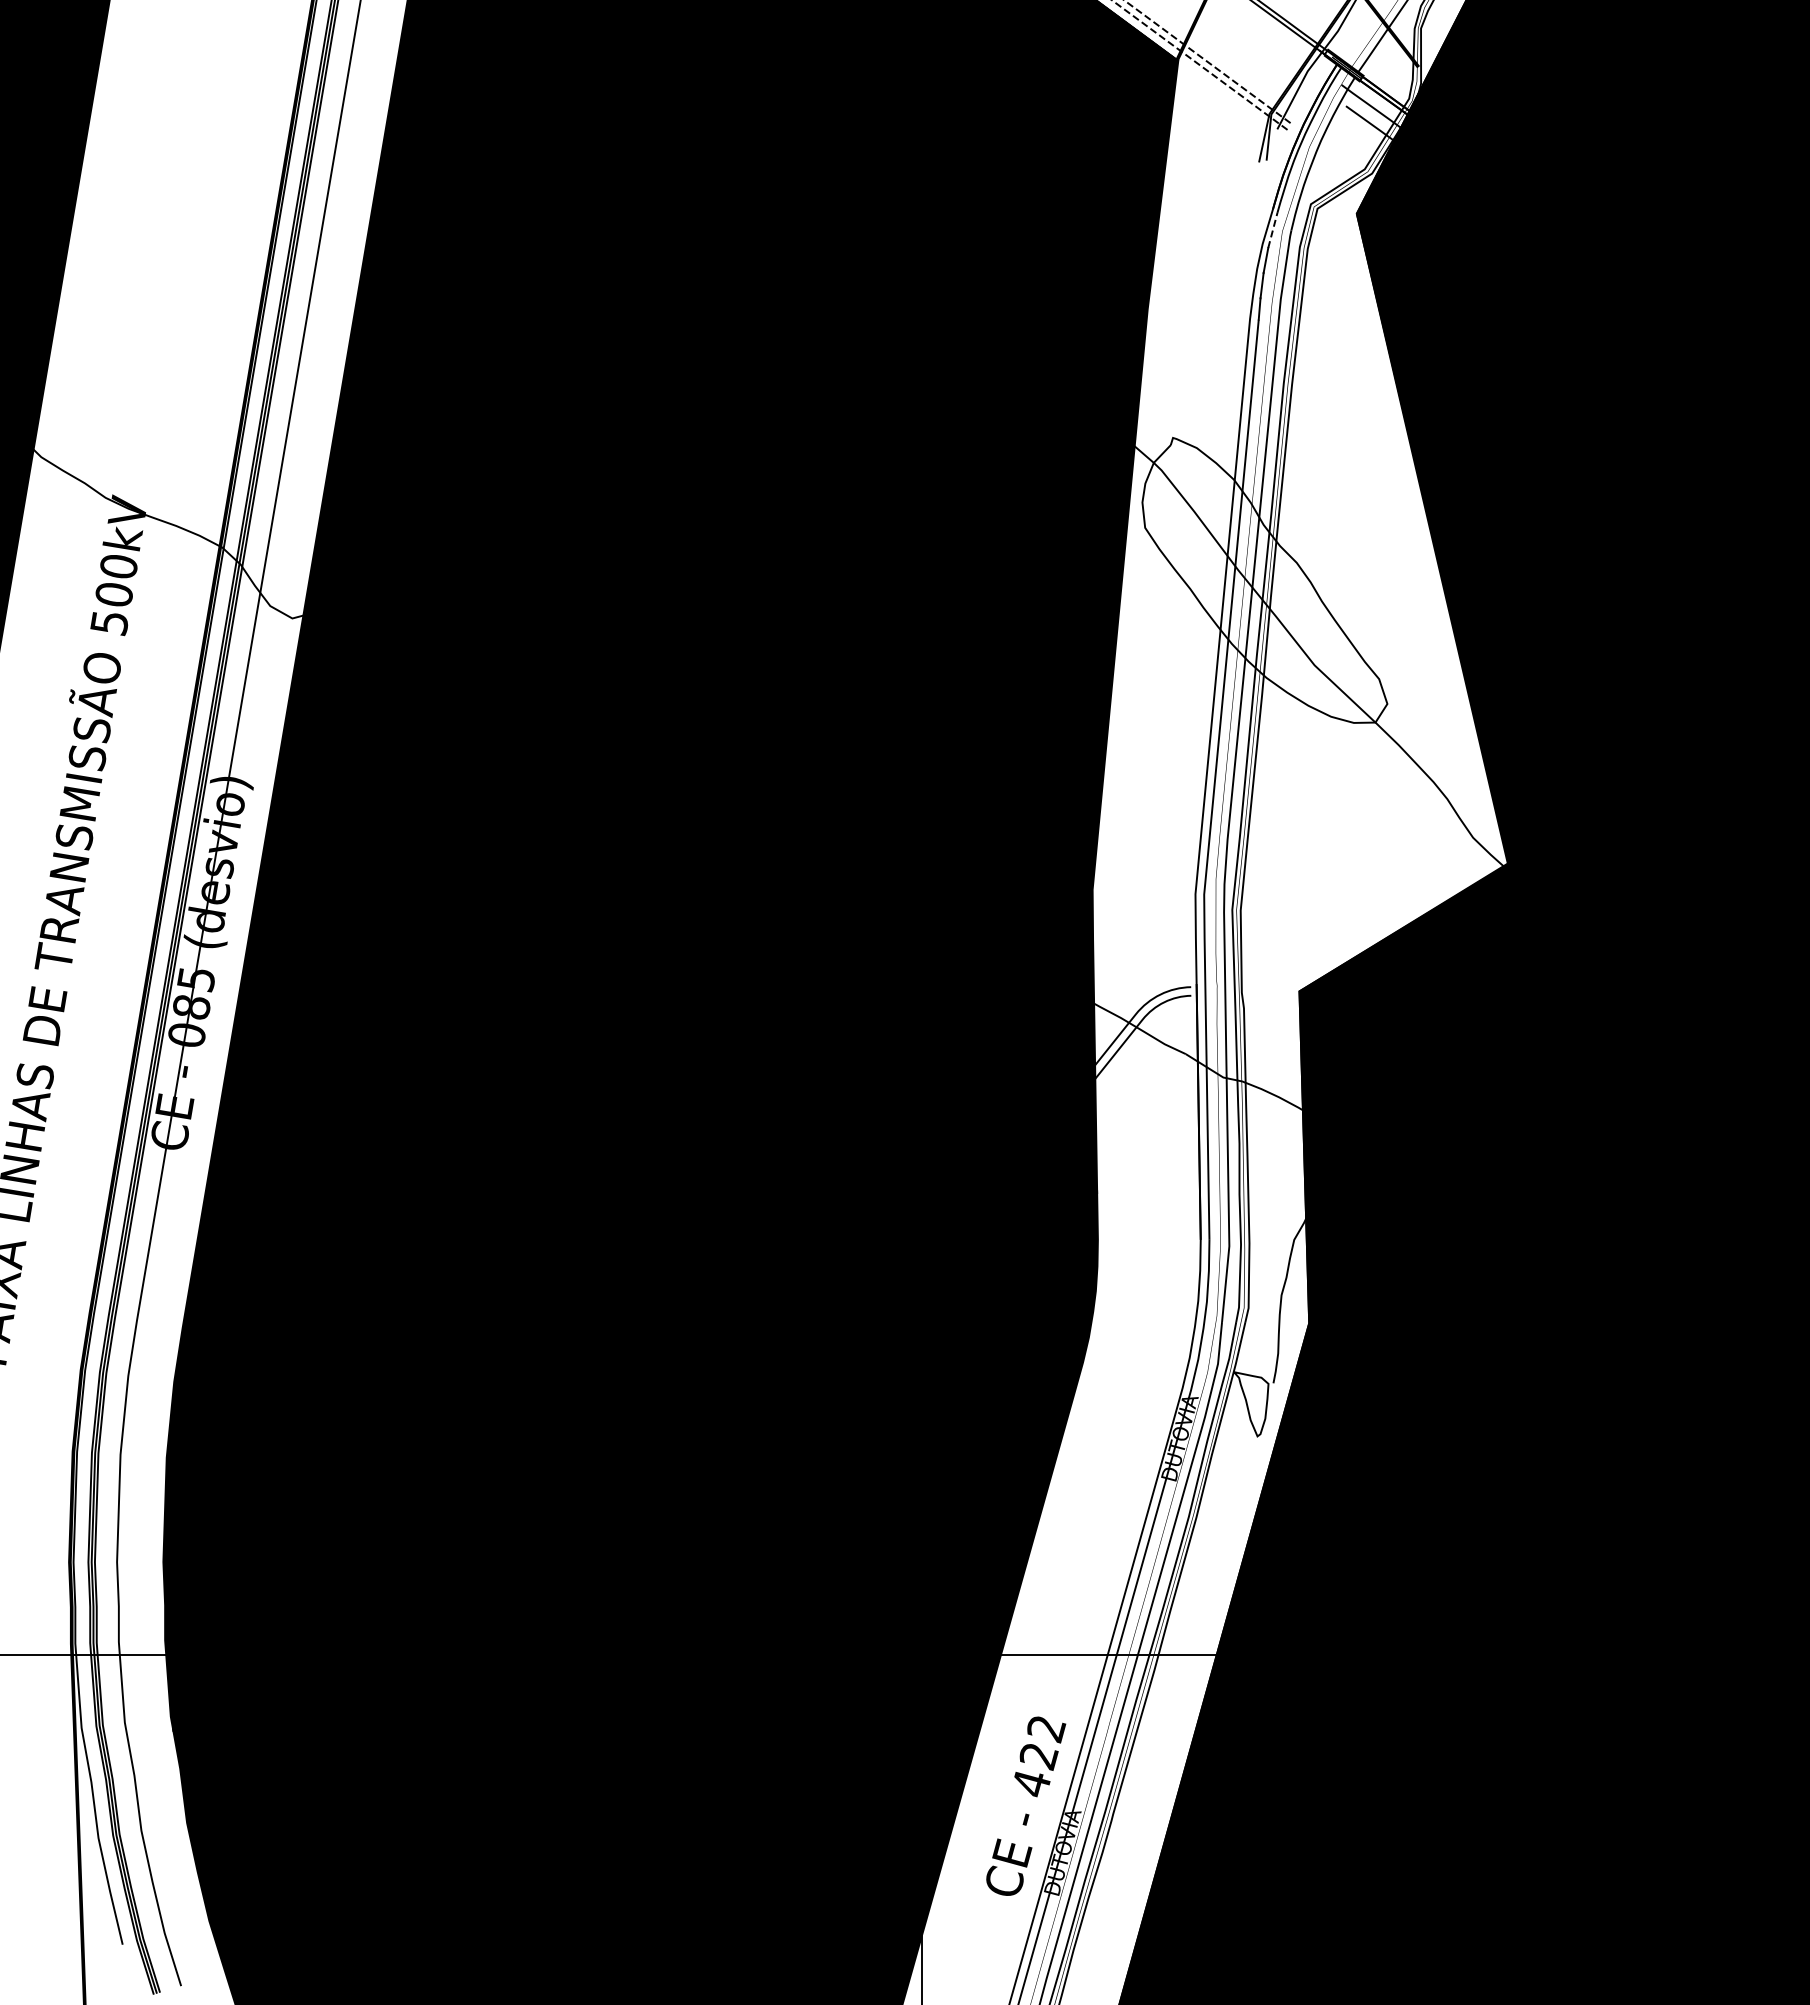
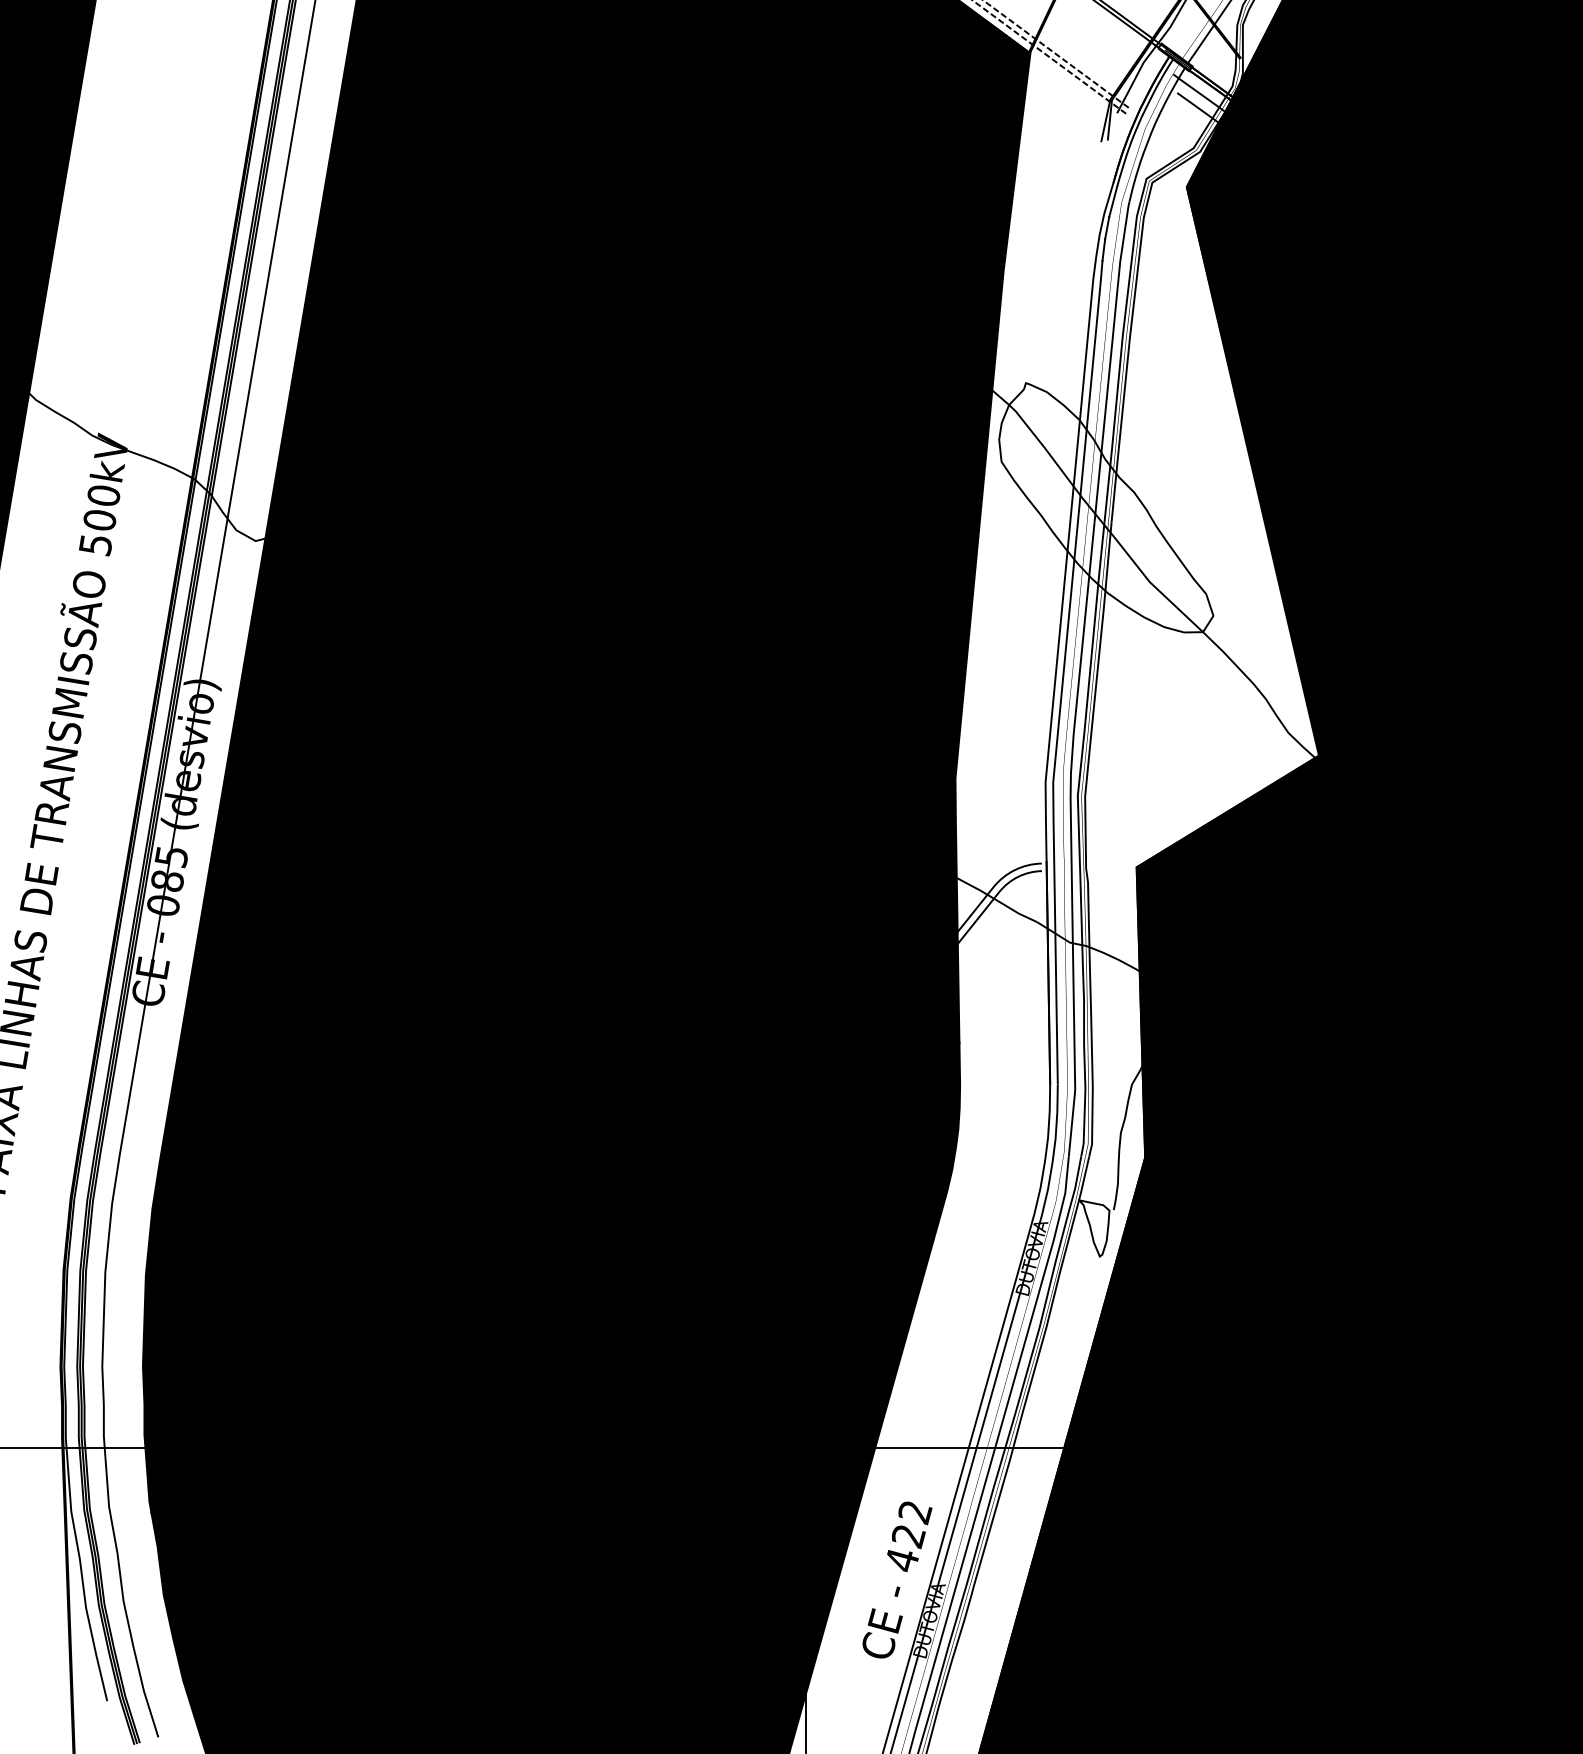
line: (1272, 229) -> (1112, 200), dashed -> solid

